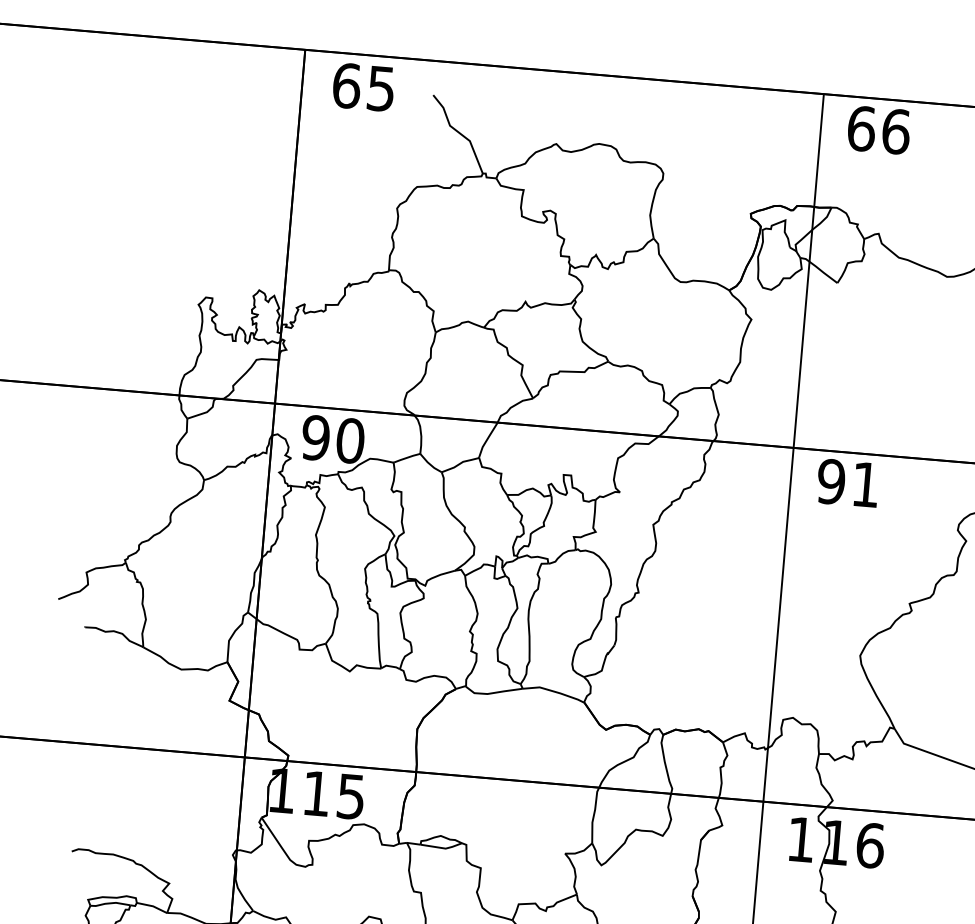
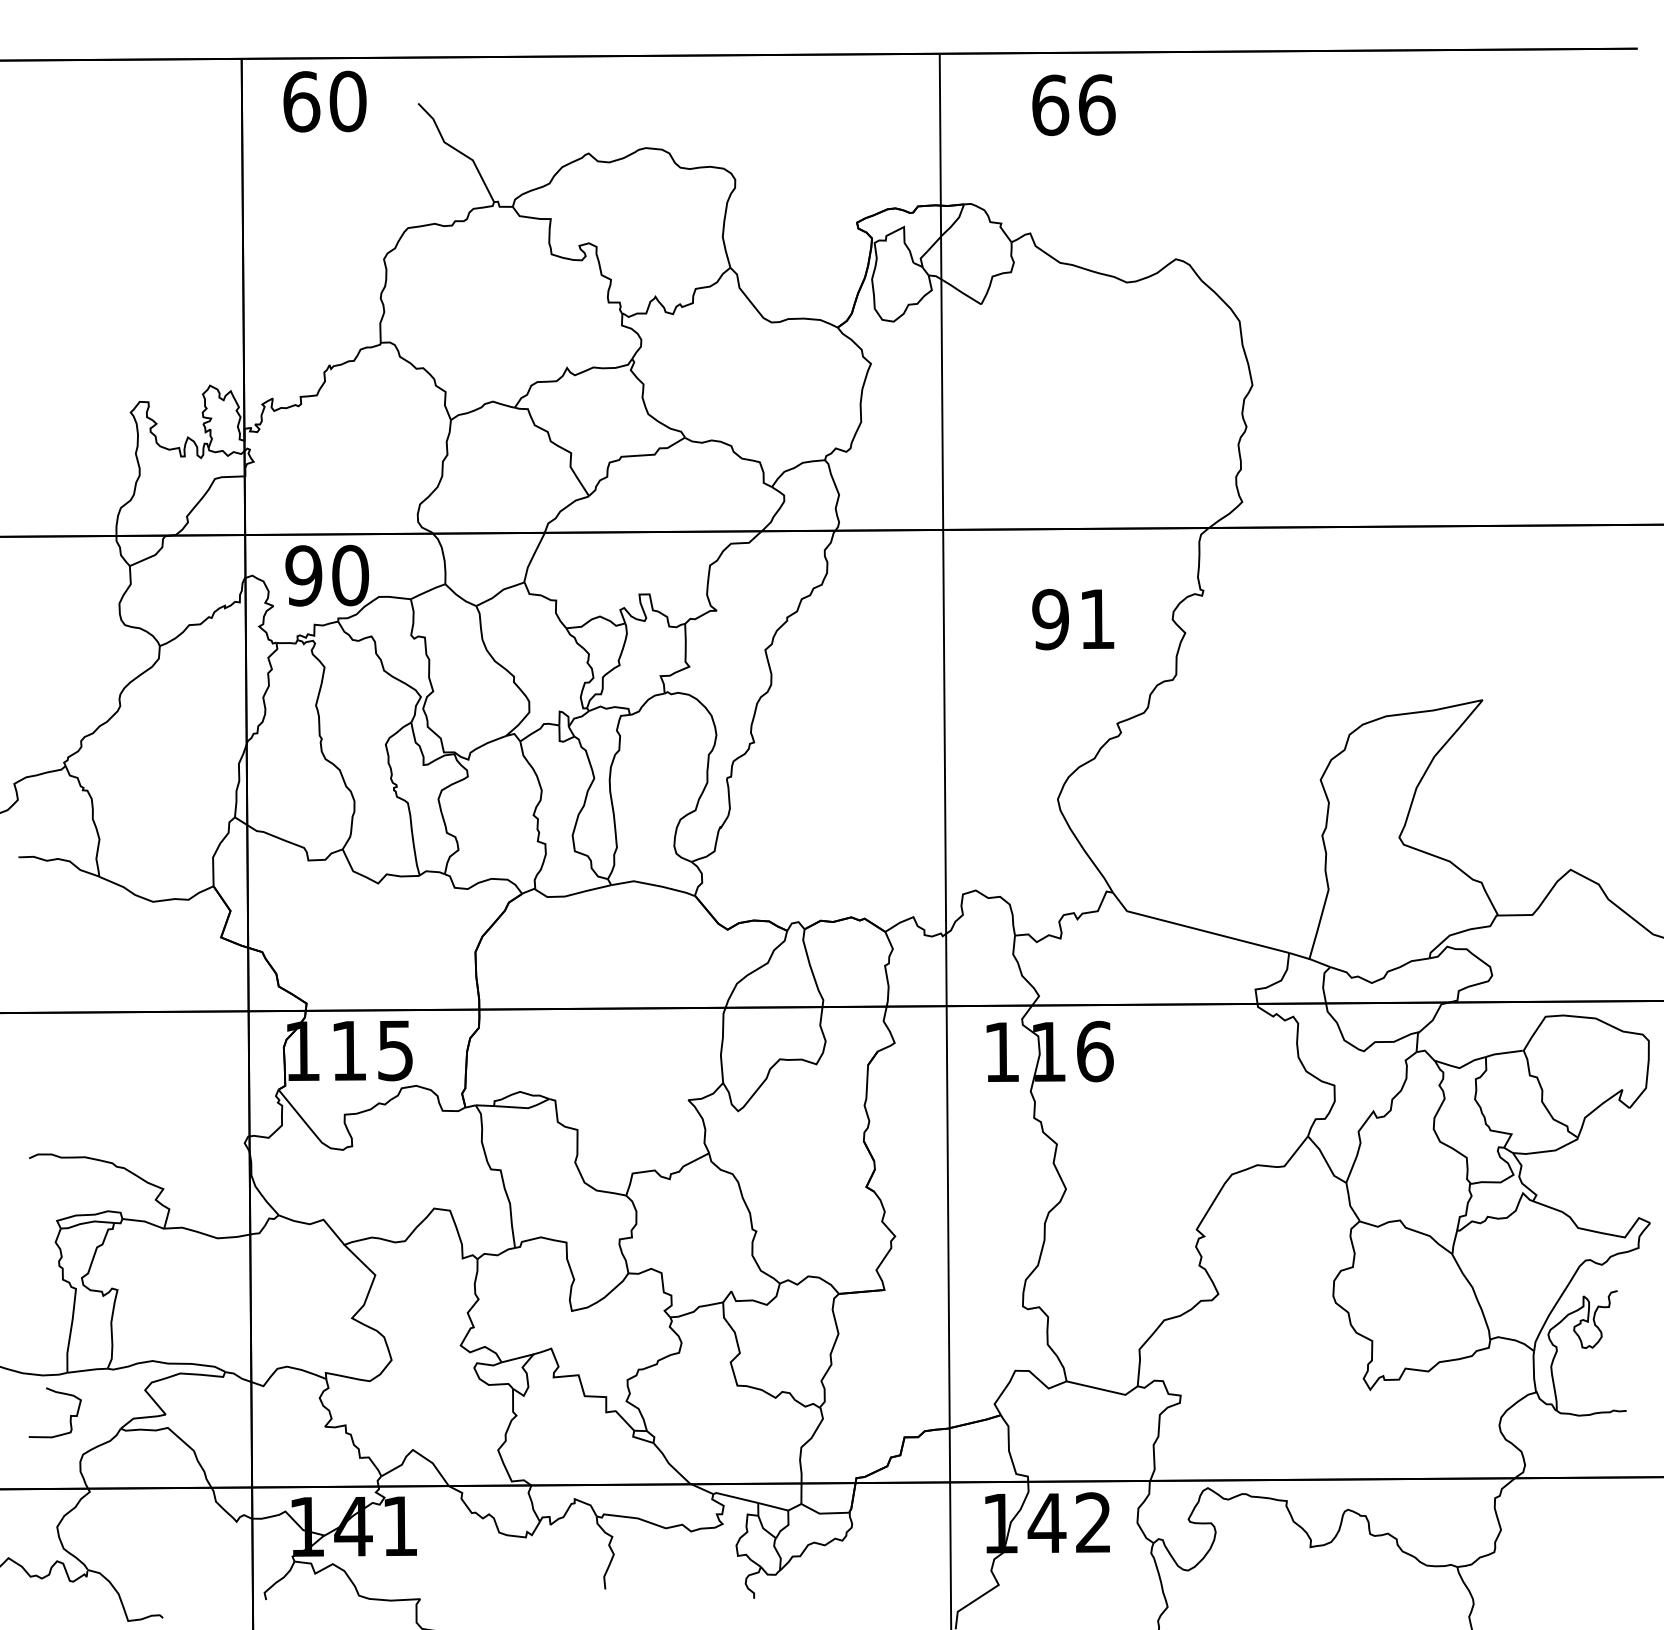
text: (380, 88) -> (347, 101), 65 -> 60
text: (878, 130) -> (1073, 105), moved
text: (848, 483) -> (1073, 619), moved

